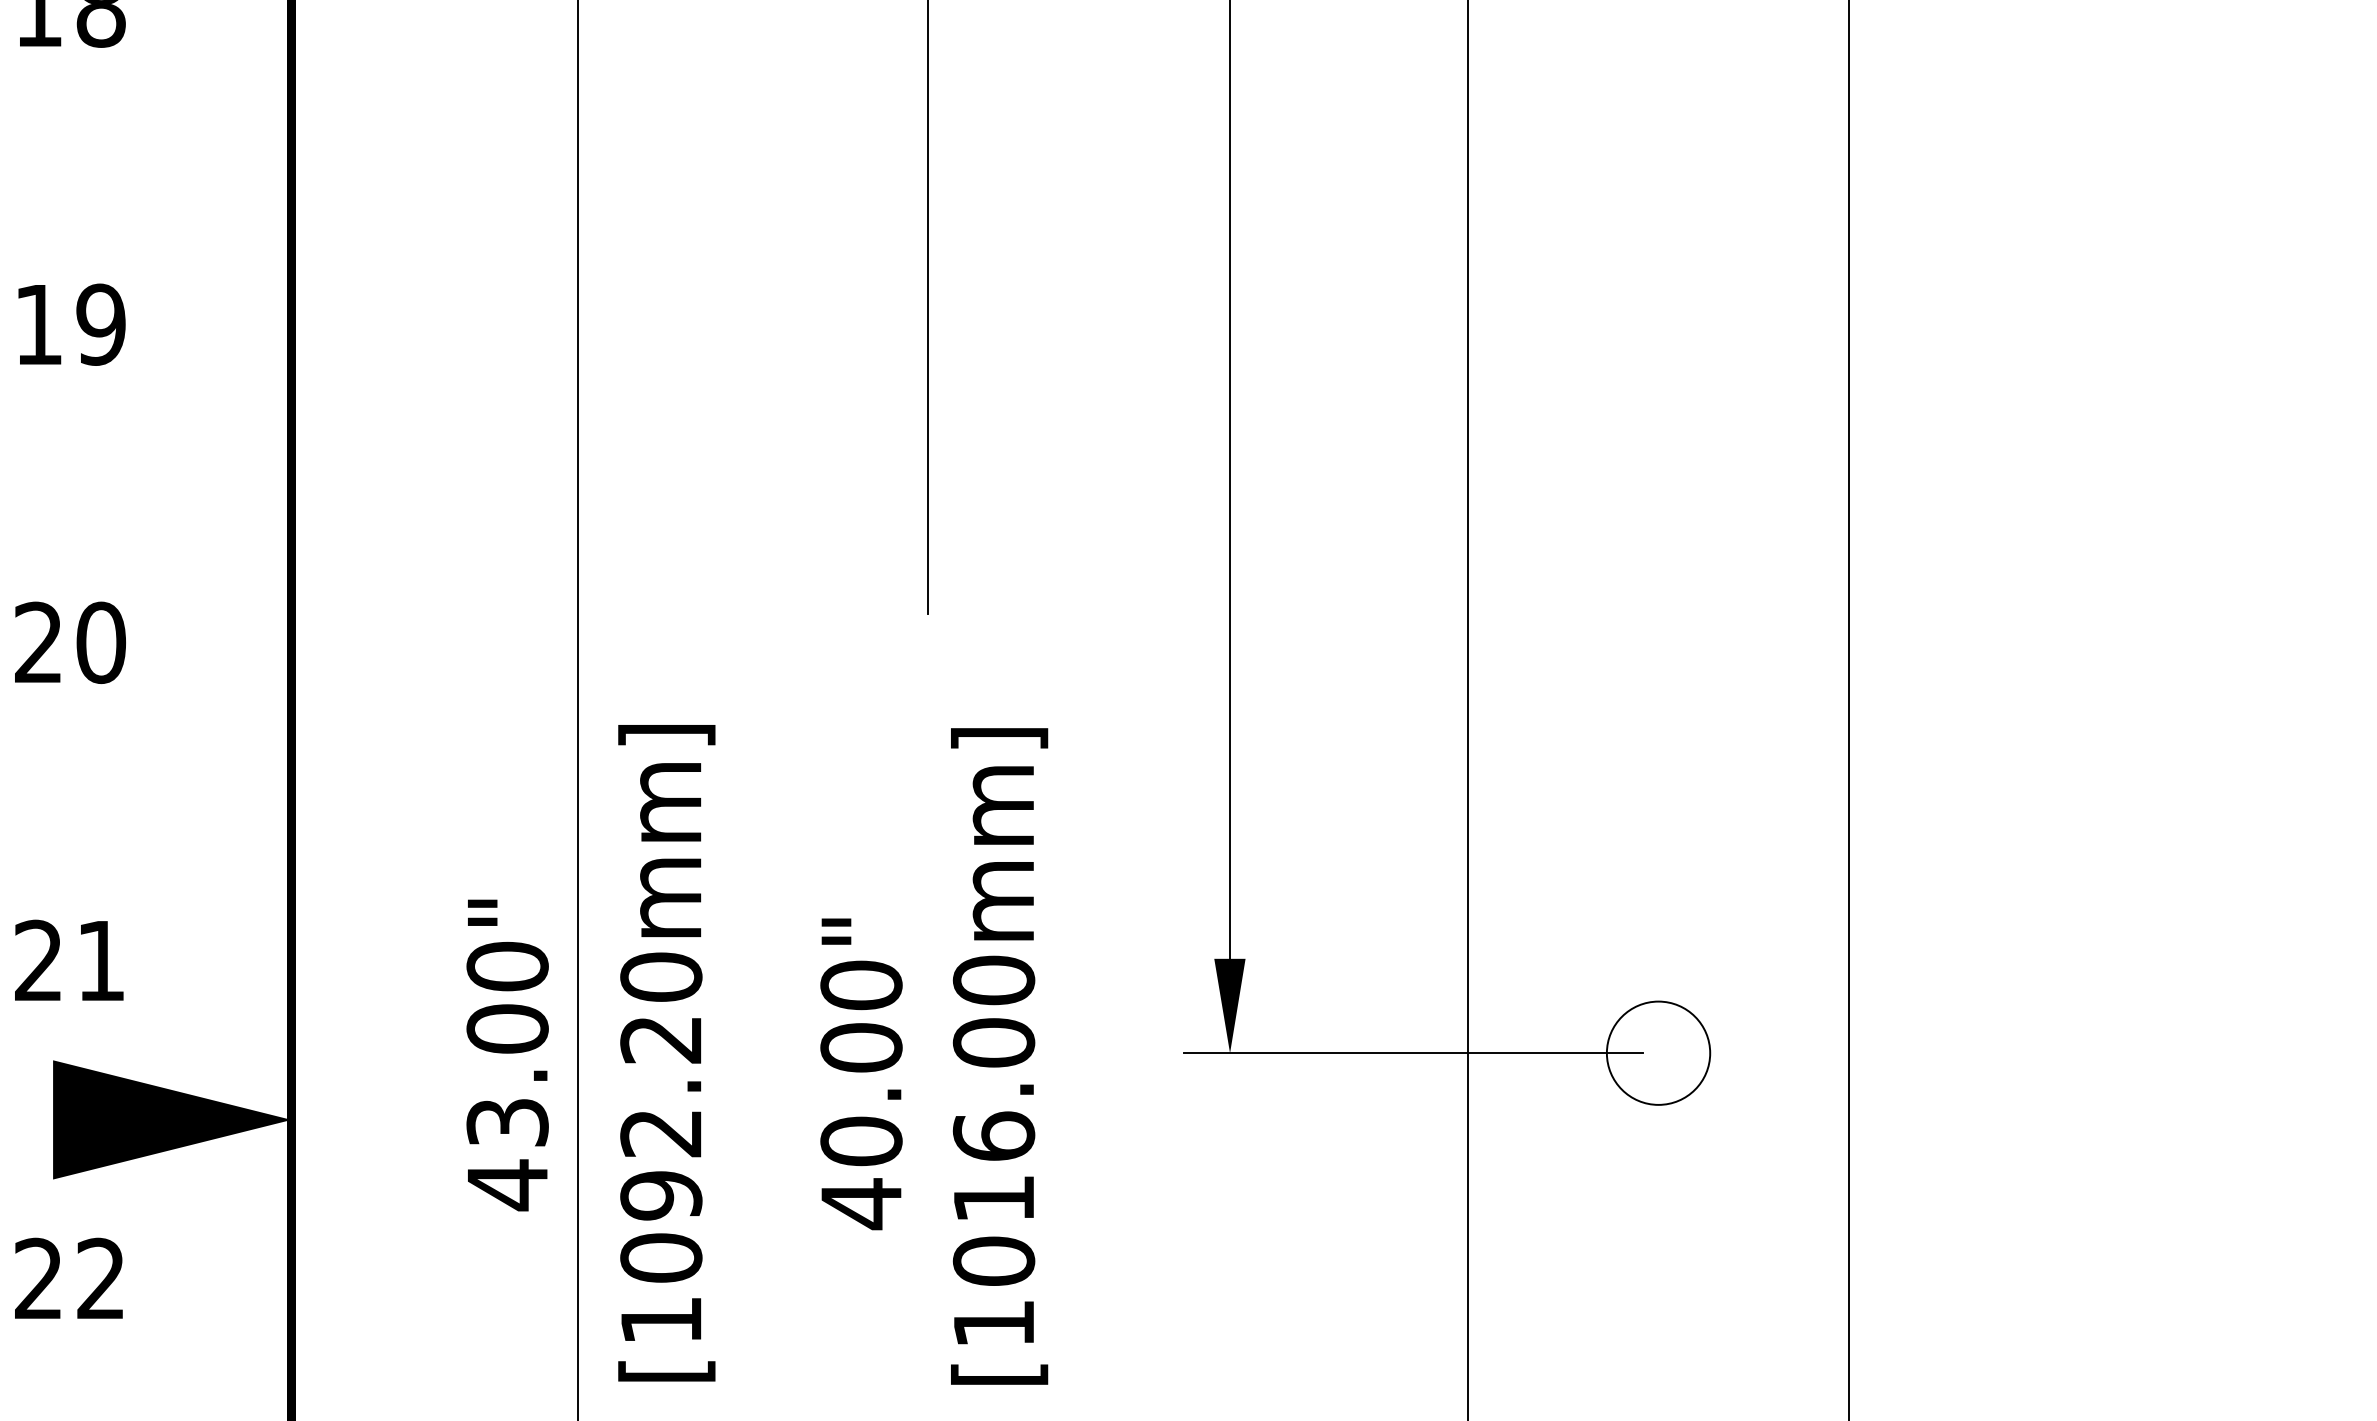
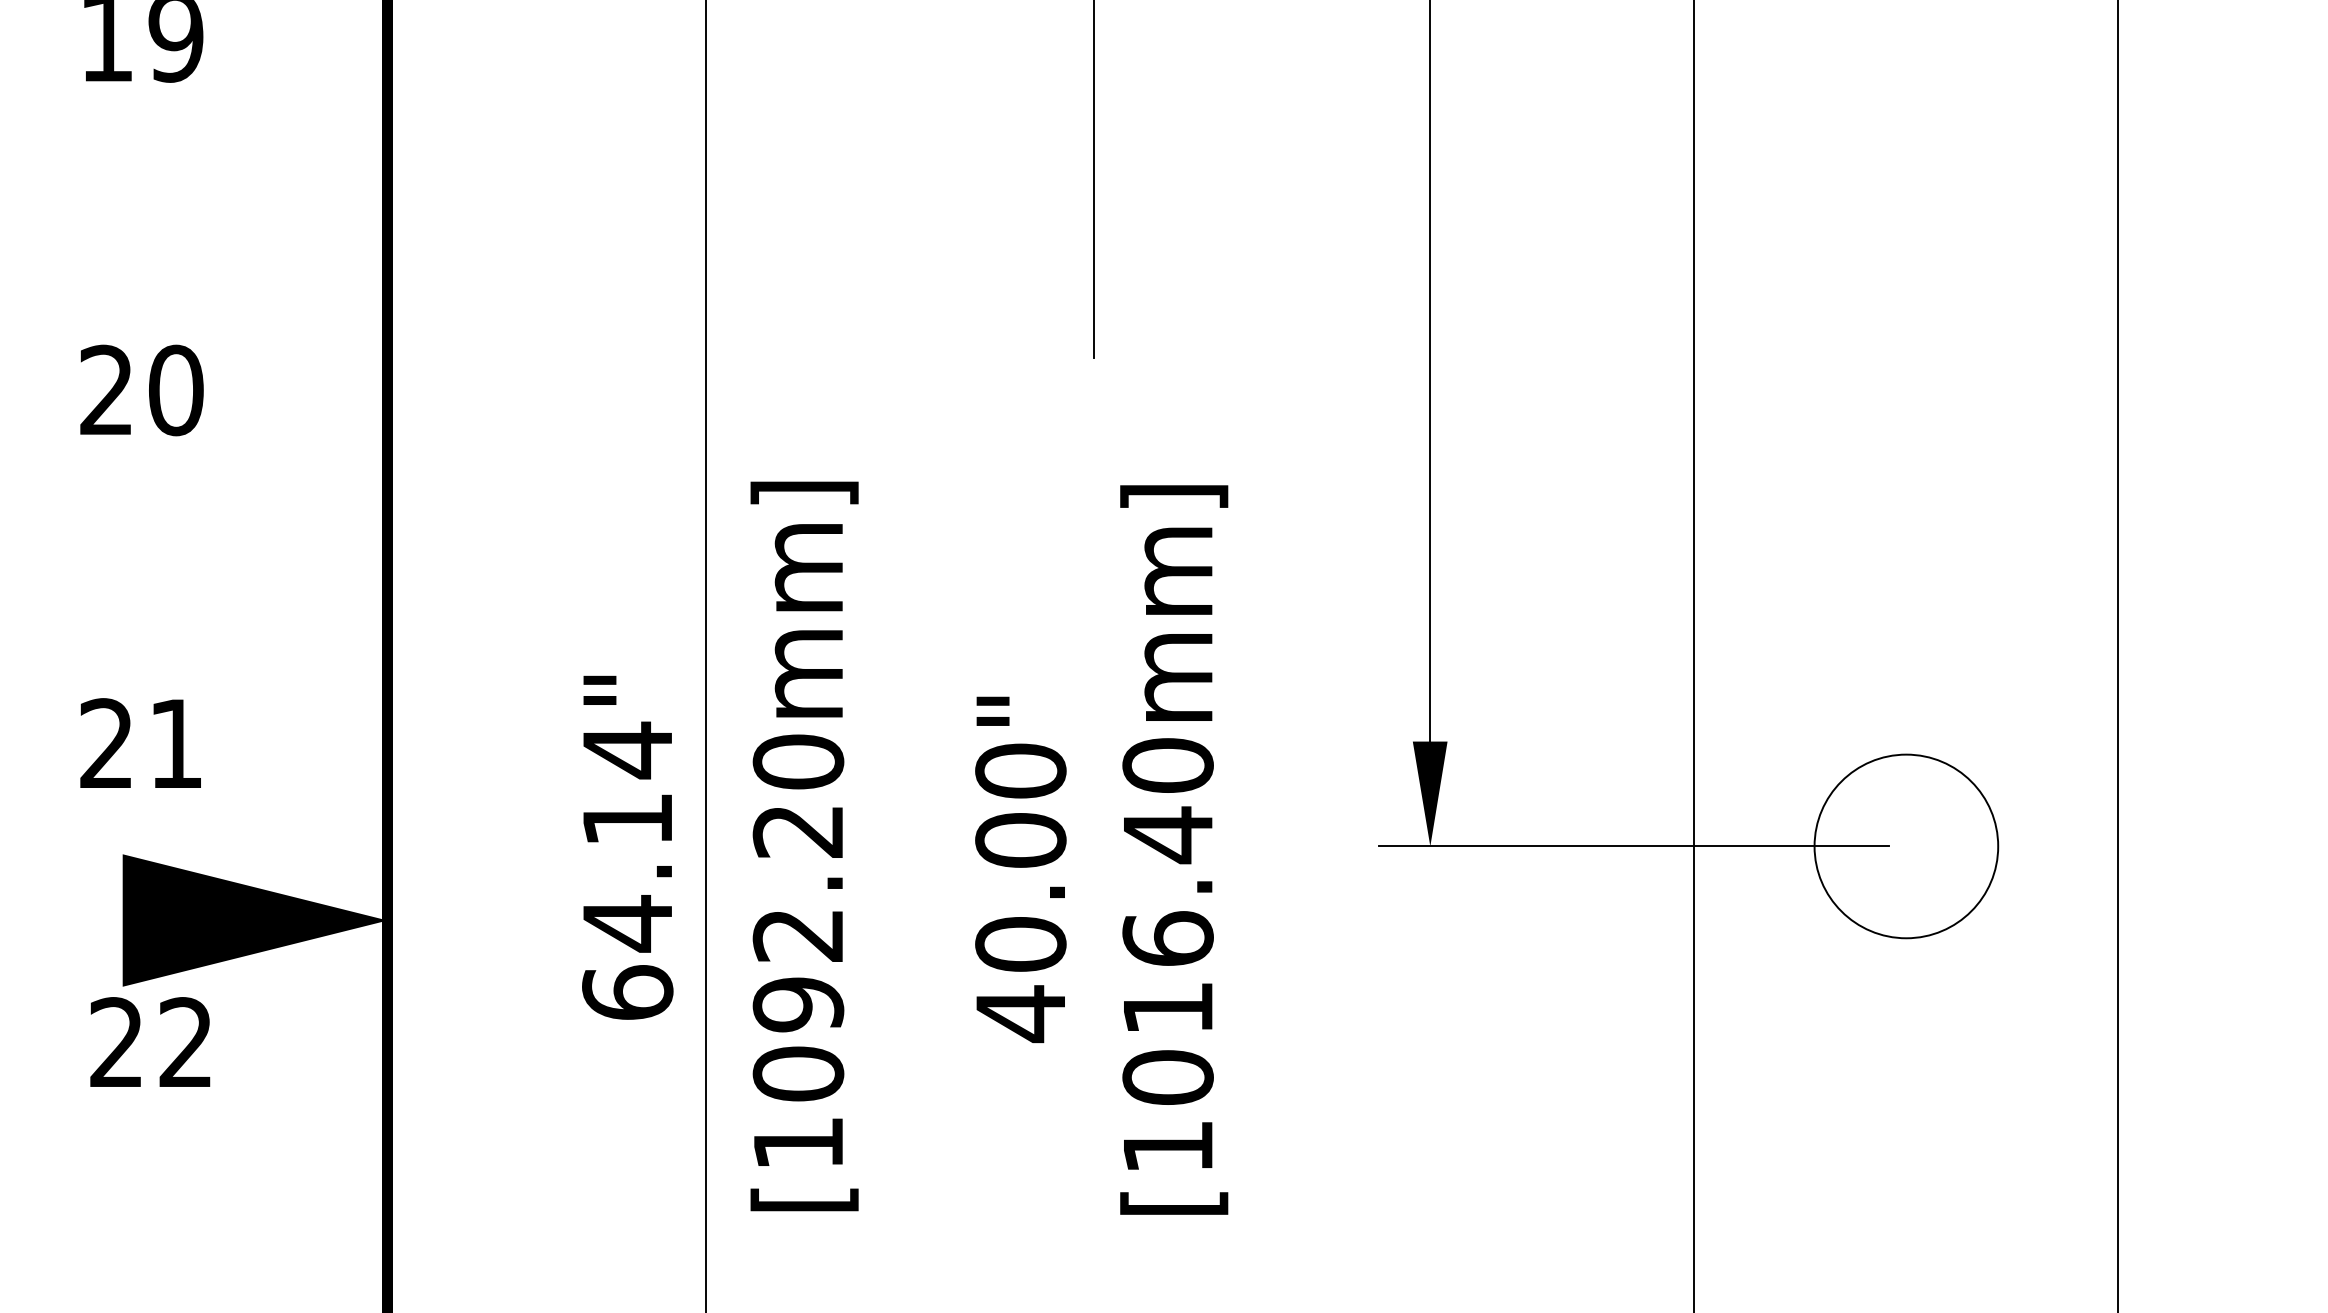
text: (993, 1043) -> (1167, 835), [1016.00mm] -> [1016.40mm]
circle: (1658, 1052) -> (1906, 845), size x1.6
text: (507, 1075) -> (627, 871), 43.00" -> 64.14"
text: (68, 1277) -> (149, 1041), moved

